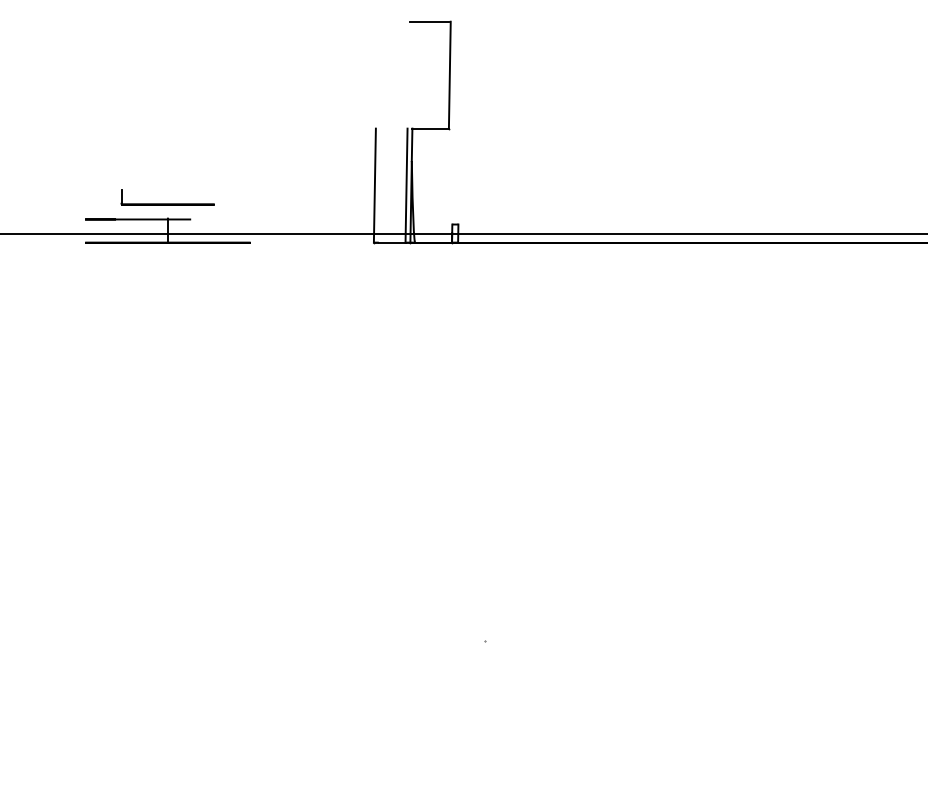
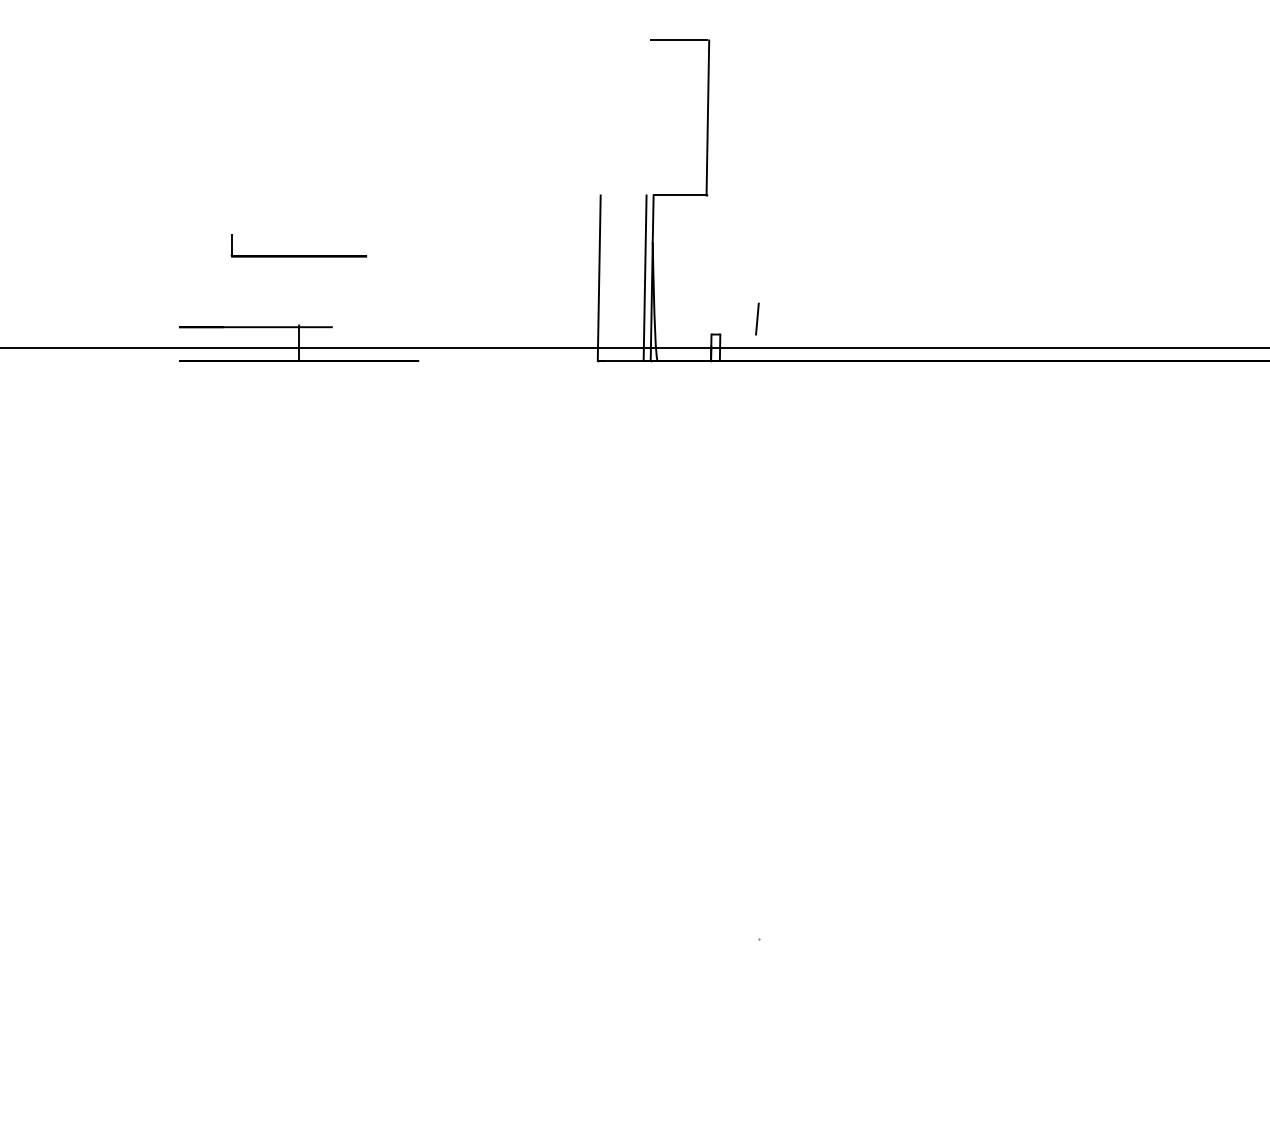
part: (167, 197) -> (298, 246), moved
line: (483, 213) -> (756, 318), added

